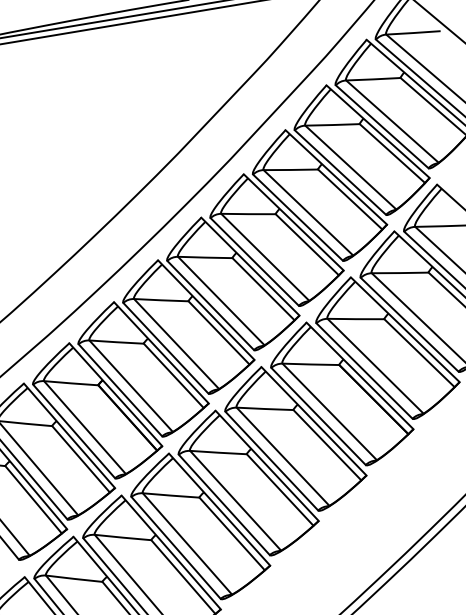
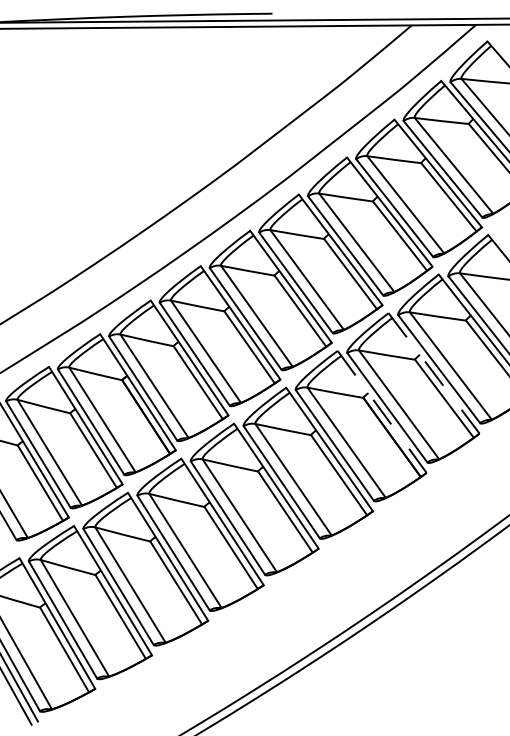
line: (405, 329) -> (434, 373), solid -> dashed
line: (360, 375) -> (382, 411), solid -> dashed

